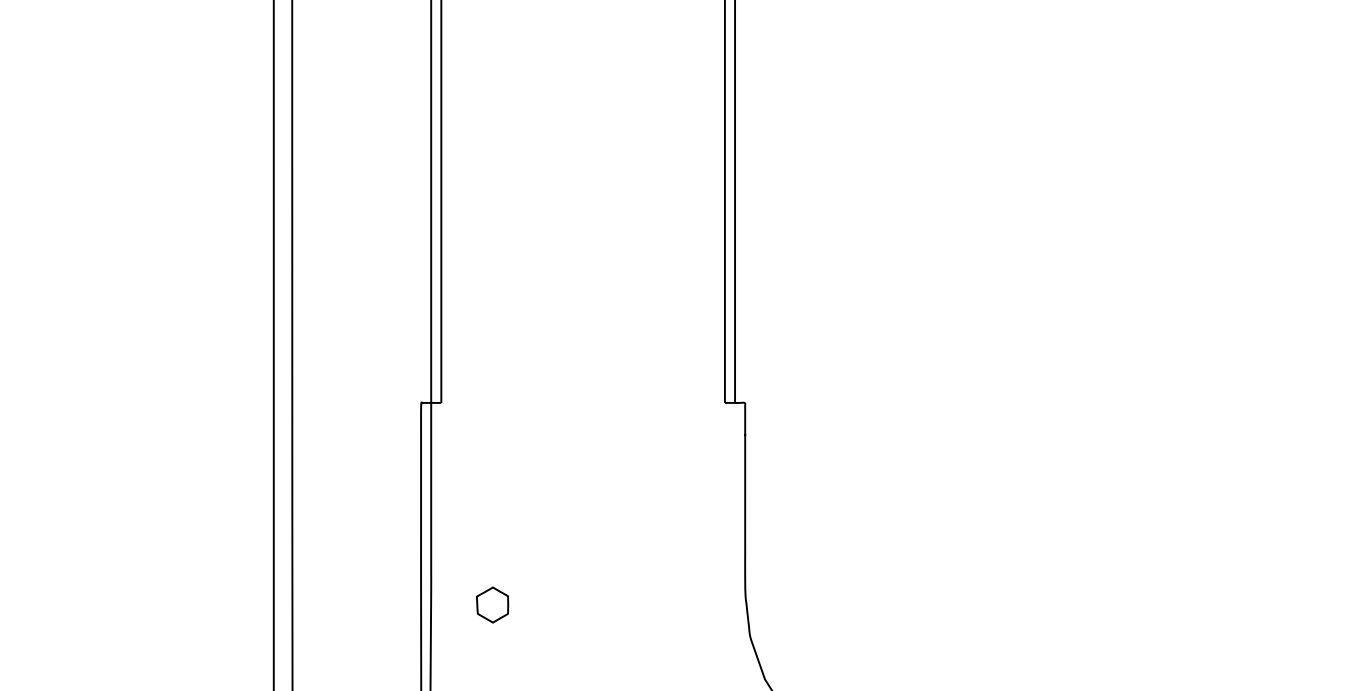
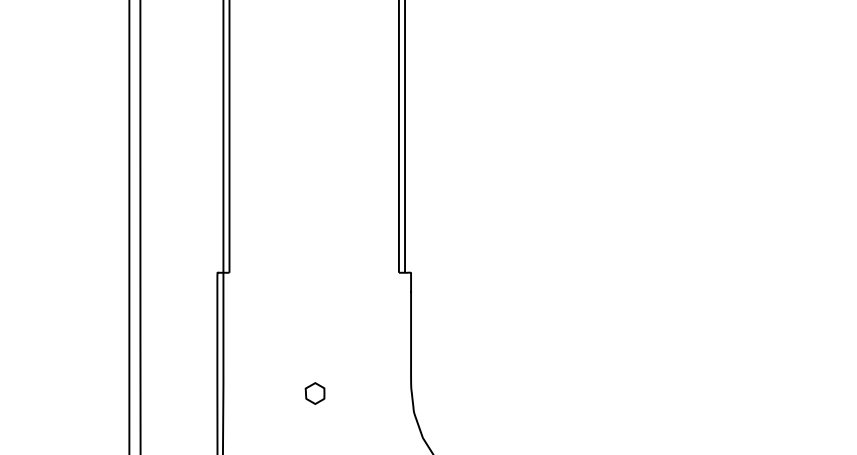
part: (491, 604) -> (314, 393), moved

